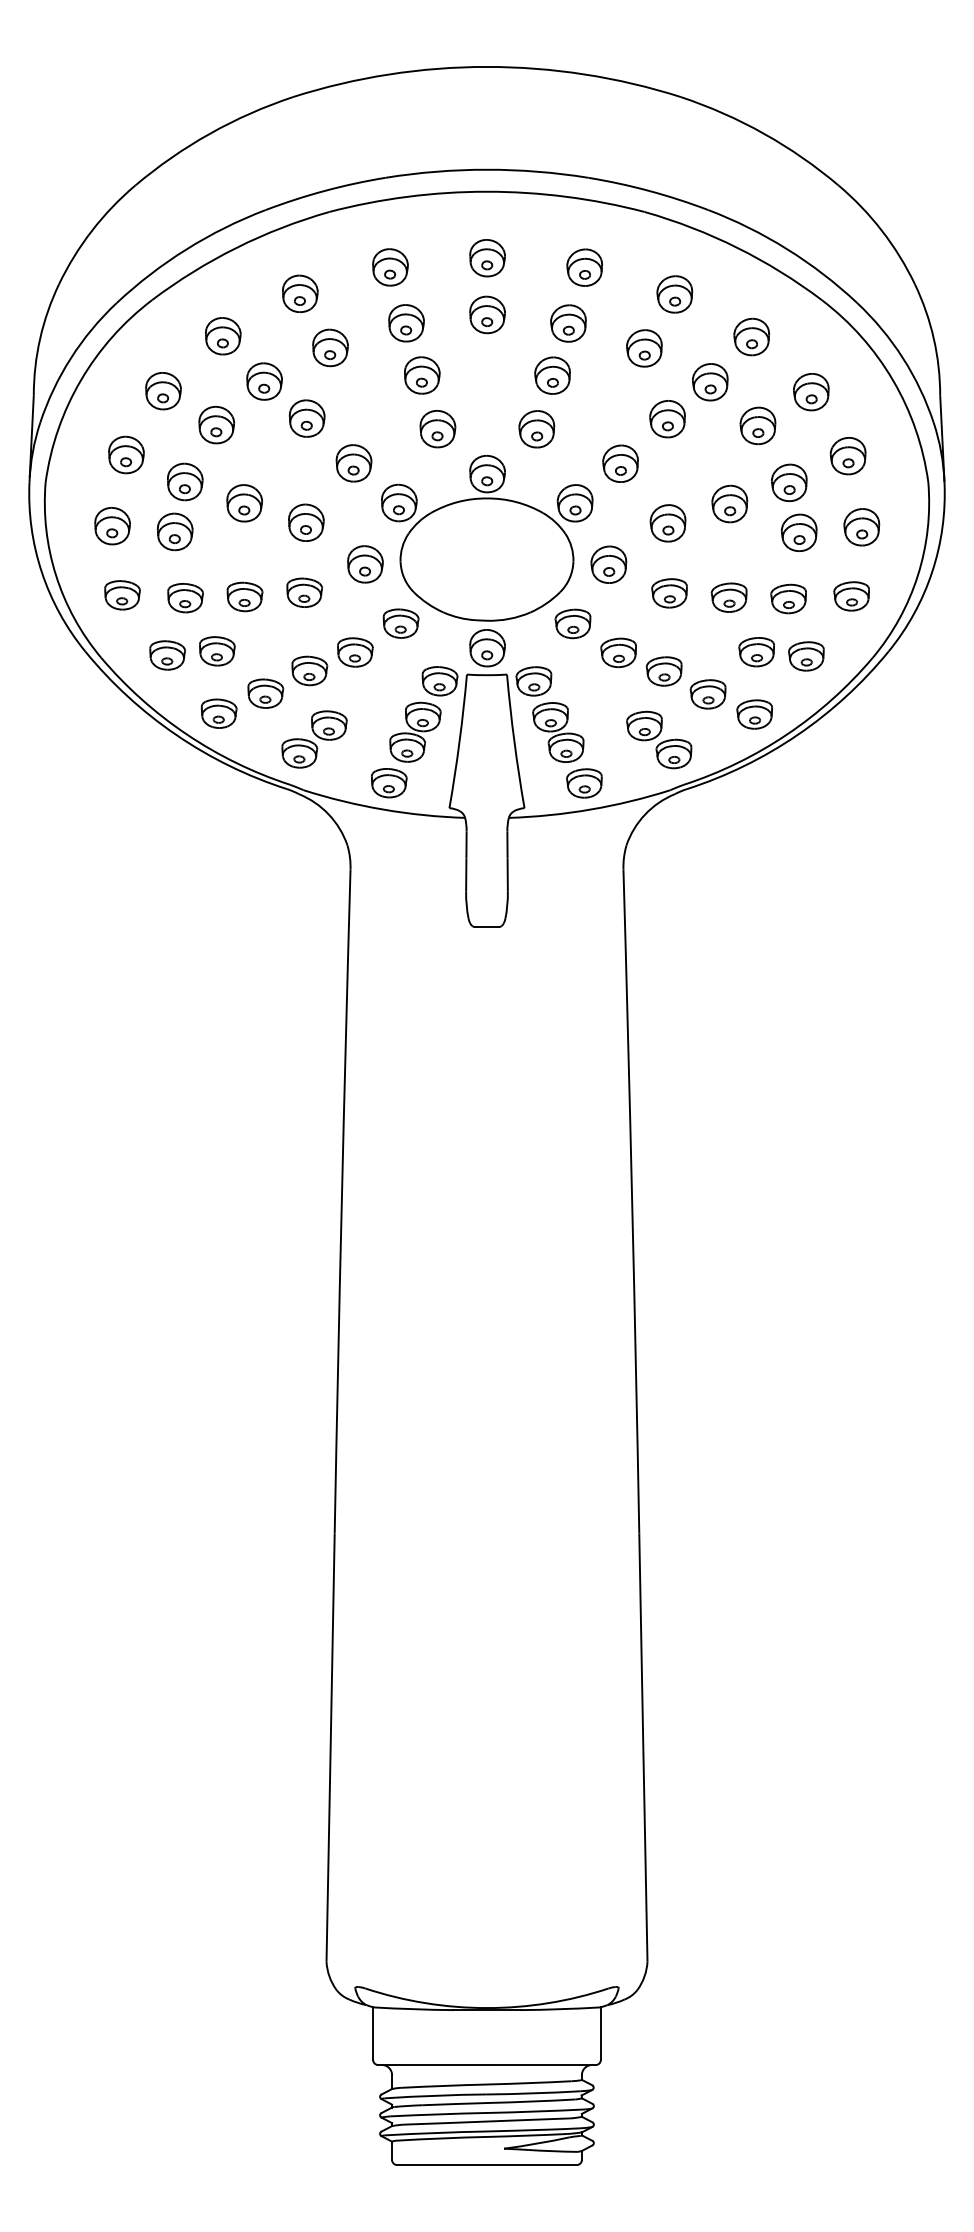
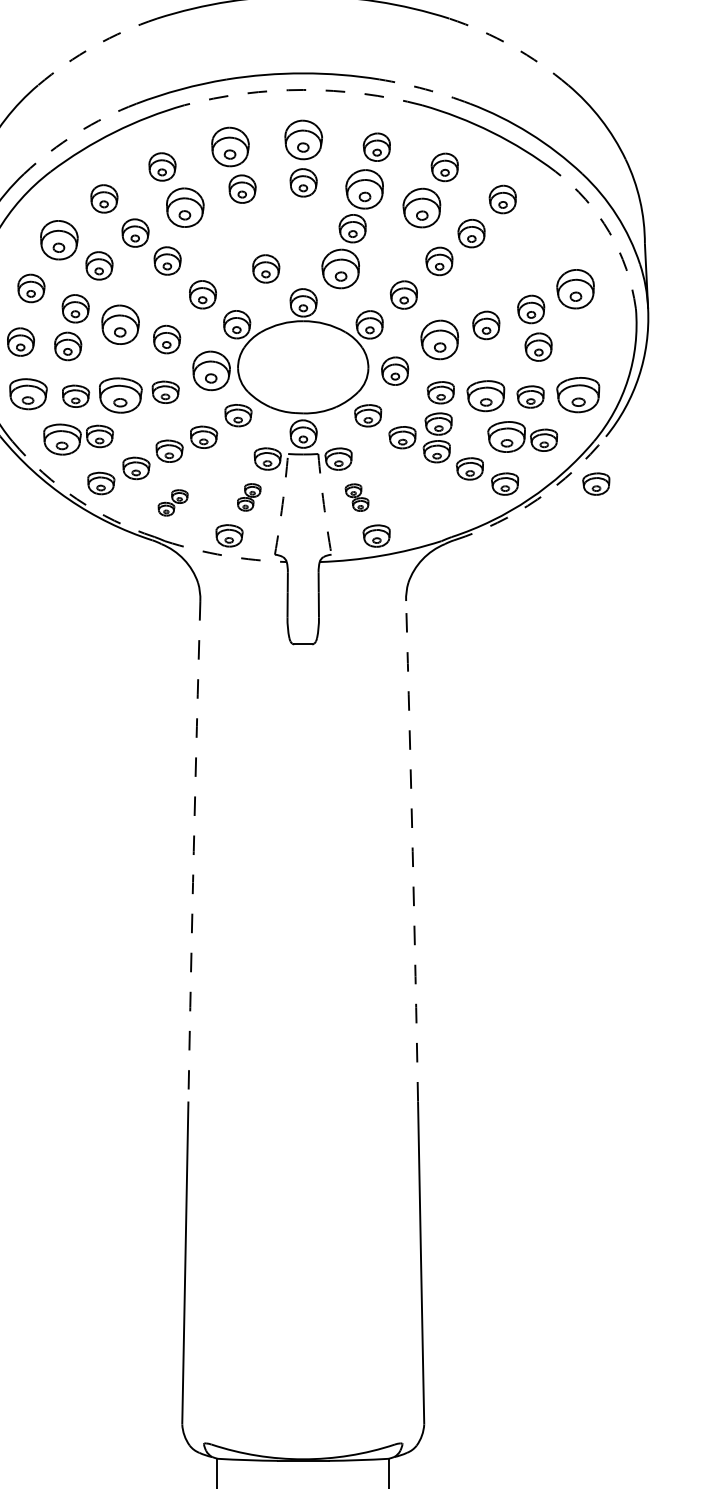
arc: (209, 133) -> (94, 46), solid -> dashed
arc: (764, 133) -> (512, 46), solid -> dashed
arc: (649, 190) -> (425, 89), solid -> dashed
arc: (487, 191) -> (303, 89), solid -> dashed
arc: (186, 249) -> (76, 133), solid -> dashed
part: (487, 258) -> (303, 140), size x1.4
part: (390, 267) -> (230, 147), size x1.4
part: (568, 323) -> (364, 189), size x1.4
part: (330, 347) -> (185, 207), size x1.4
part: (644, 348) -> (421, 208), size x1.4
part: (422, 375) -> (254, 228), removed
arc: (893, 380) -> (609, 232), solid -> dashed
part: (163, 391) -> (59, 240), size x1.4
part: (811, 392) -> (547, 241), removed
part: (757, 425) -> (507, 266), removed
part: (536, 429) -> (340, 269), size x1.4
part: (847, 456) -> (575, 289), size x1.4
part: (244, 503) -> (120, 325), size x1.4
part: (667, 523) -> (439, 340), size x1.4
part: (861, 527) -> (585, 343), removed
part: (365, 564) -> (211, 371), size x1.4
part: (122, 595) -> (28, 394), size x1.4
part: (244, 596) -> (120, 395), size x1.6
part: (851, 596) -> (578, 395), size x1.6
part: (728, 597) -> (485, 395), size x1.4
part: (666, 634) -> (438, 423), added
part: (756, 652) -> (506, 437), size x1.4
part: (167, 655) -> (62, 439), size x1.4
part: (875, 714) -> (596, 484), added
part: (415, 731) -> (249, 496), size x0.6
part: (558, 732) -> (357, 497), size x0.6
arc: (186, 734) -> (76, 499), solid -> dashed
arc: (797, 734) -> (537, 499), solid -> dashed
part: (314, 739) -> (173, 502), size x0.6
part: (659, 739) -> (433, 502), removed
arc: (459, 741) -> (282, 504), solid -> dashed
arc: (514, 741) -> (323, 504), solid -> dashed
arc: (383, 809) -> (225, 555), solid -> dashed
arc: (341, 1201) -> (193, 851), solid -> dashed
arc: (632, 1201) -> (412, 851), solid -> dashed

